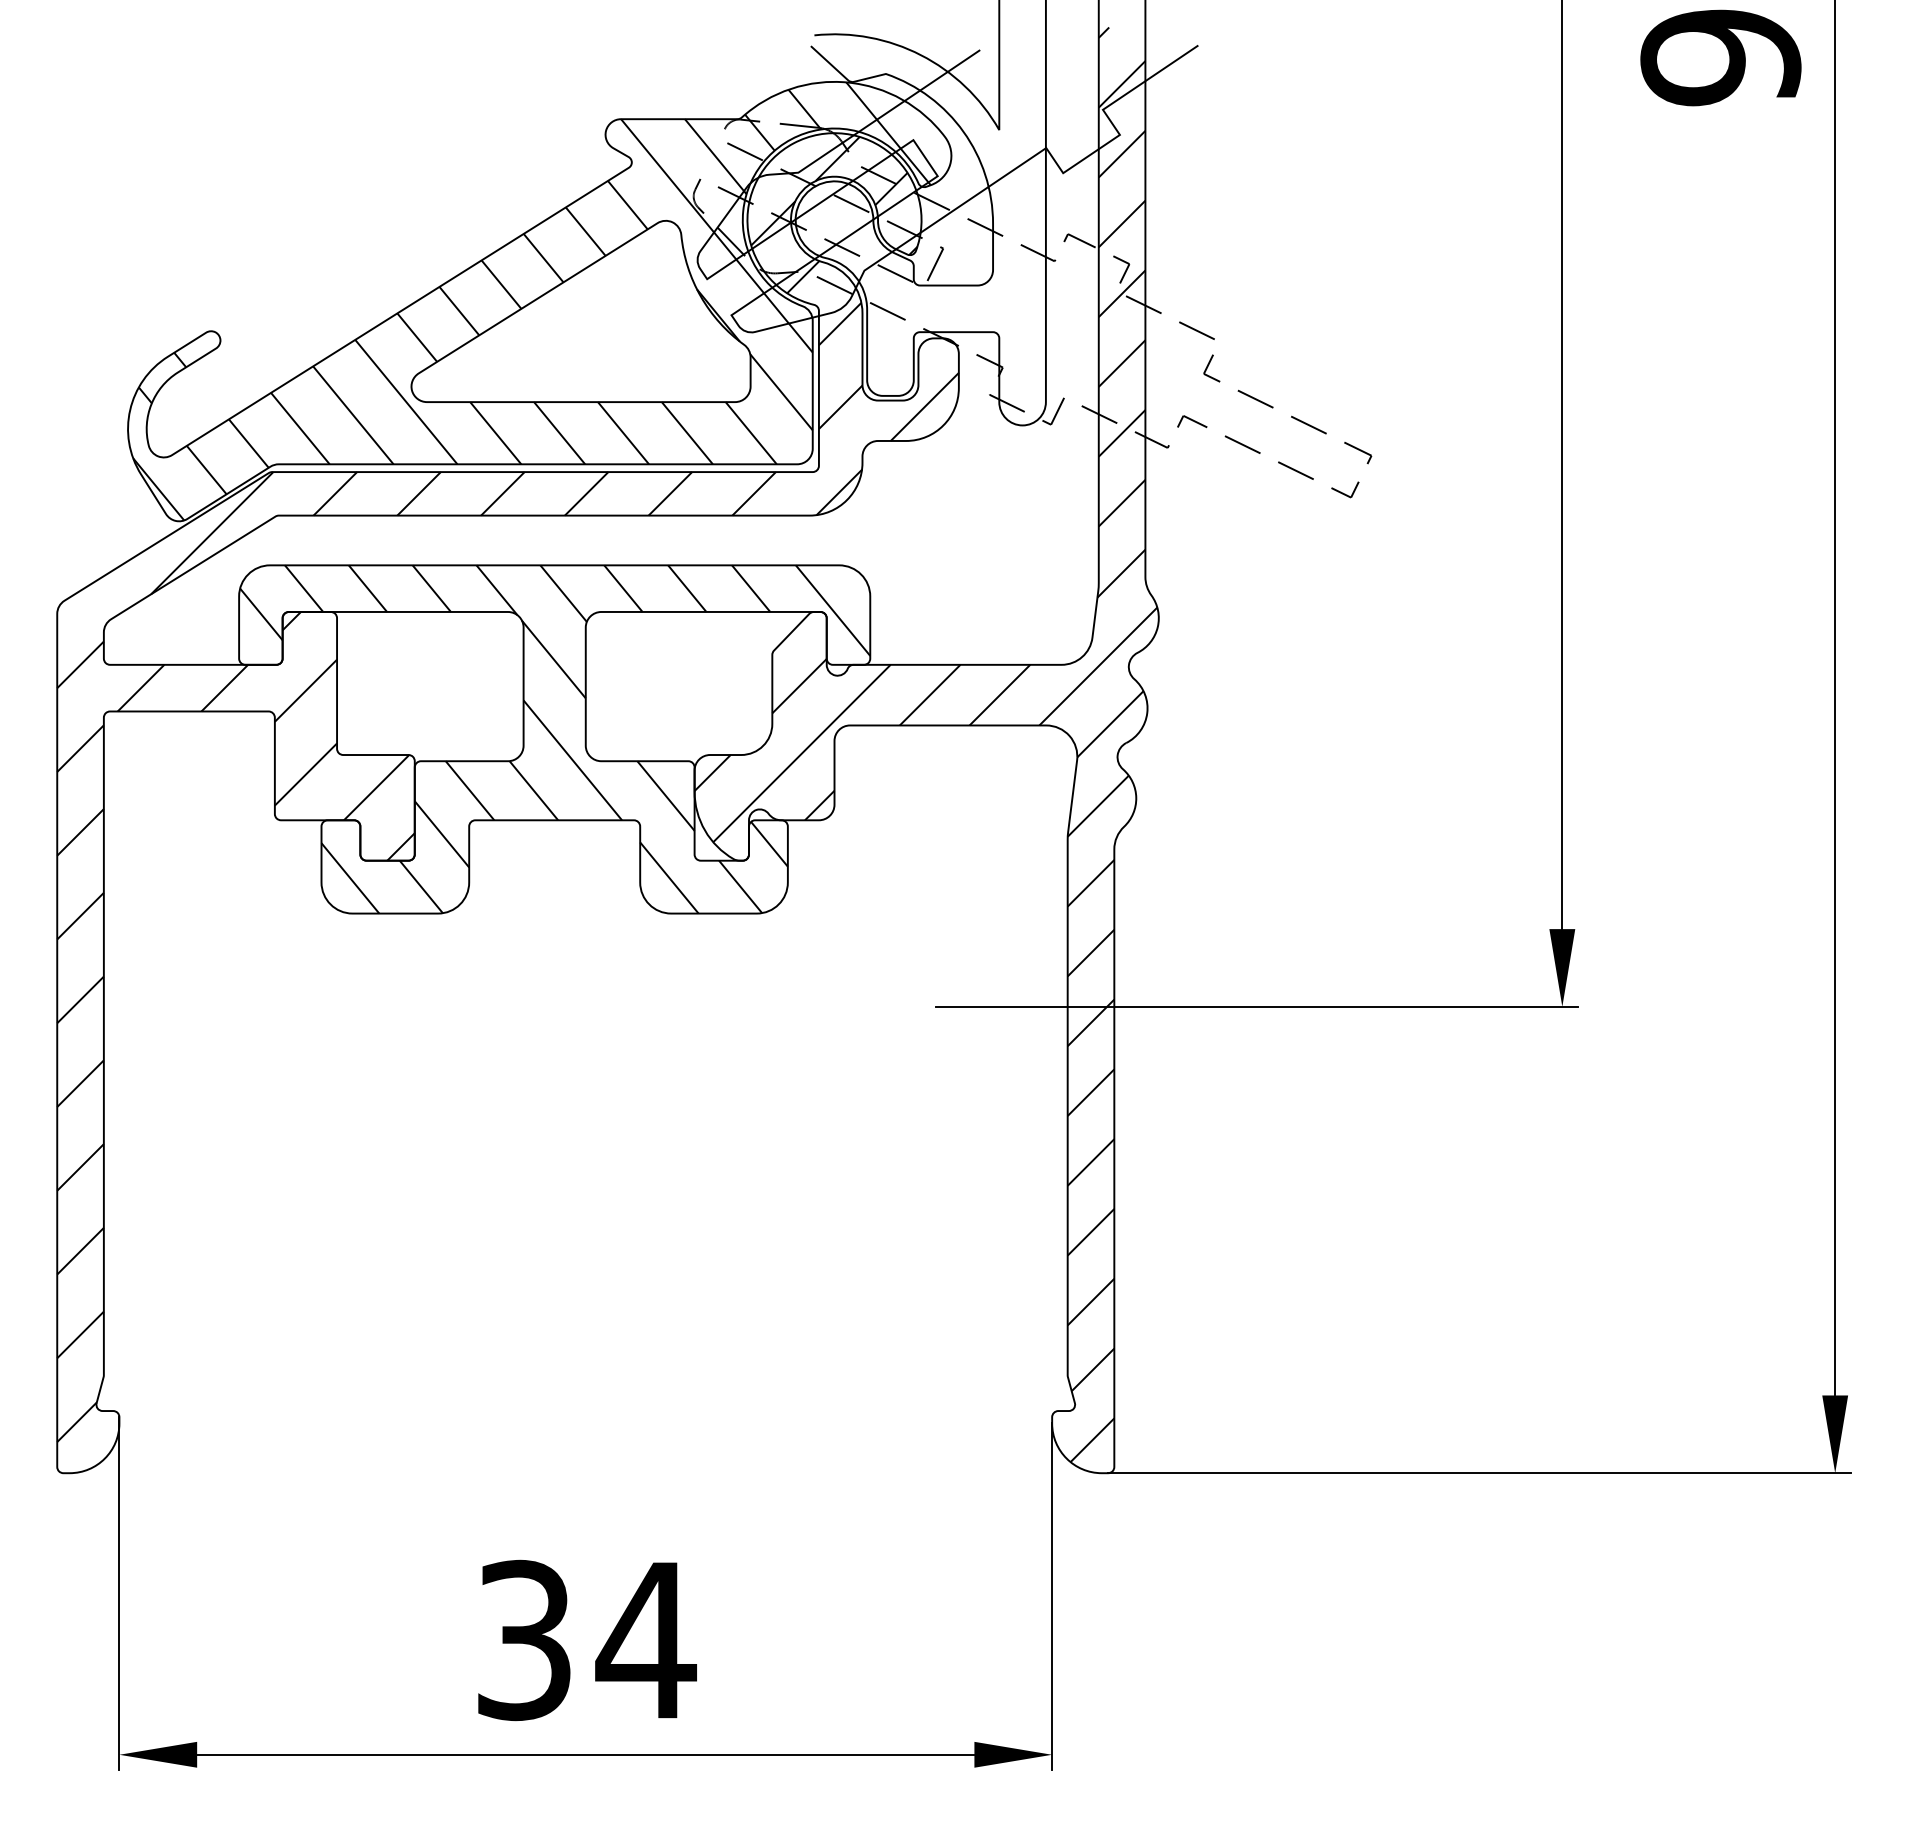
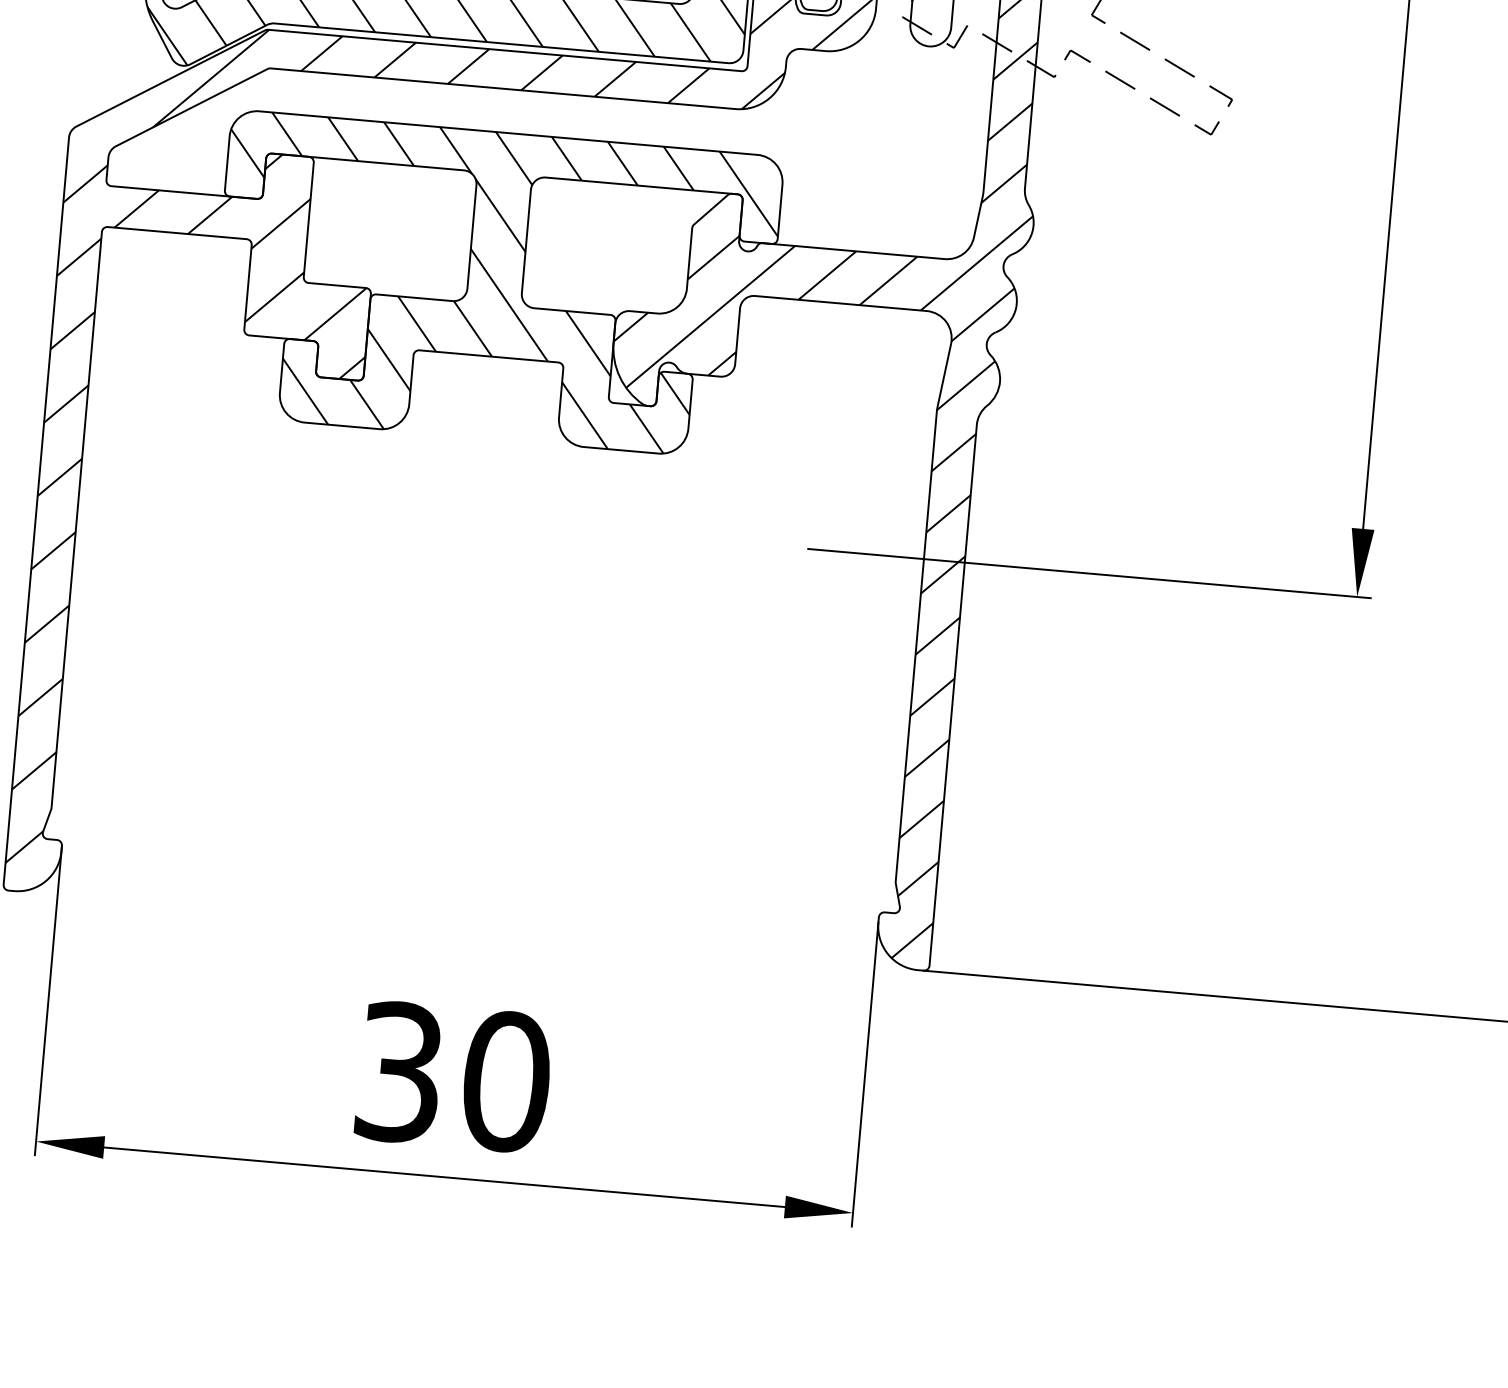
text: (645, 1640) -> (505, 1081), 34 -> 30

